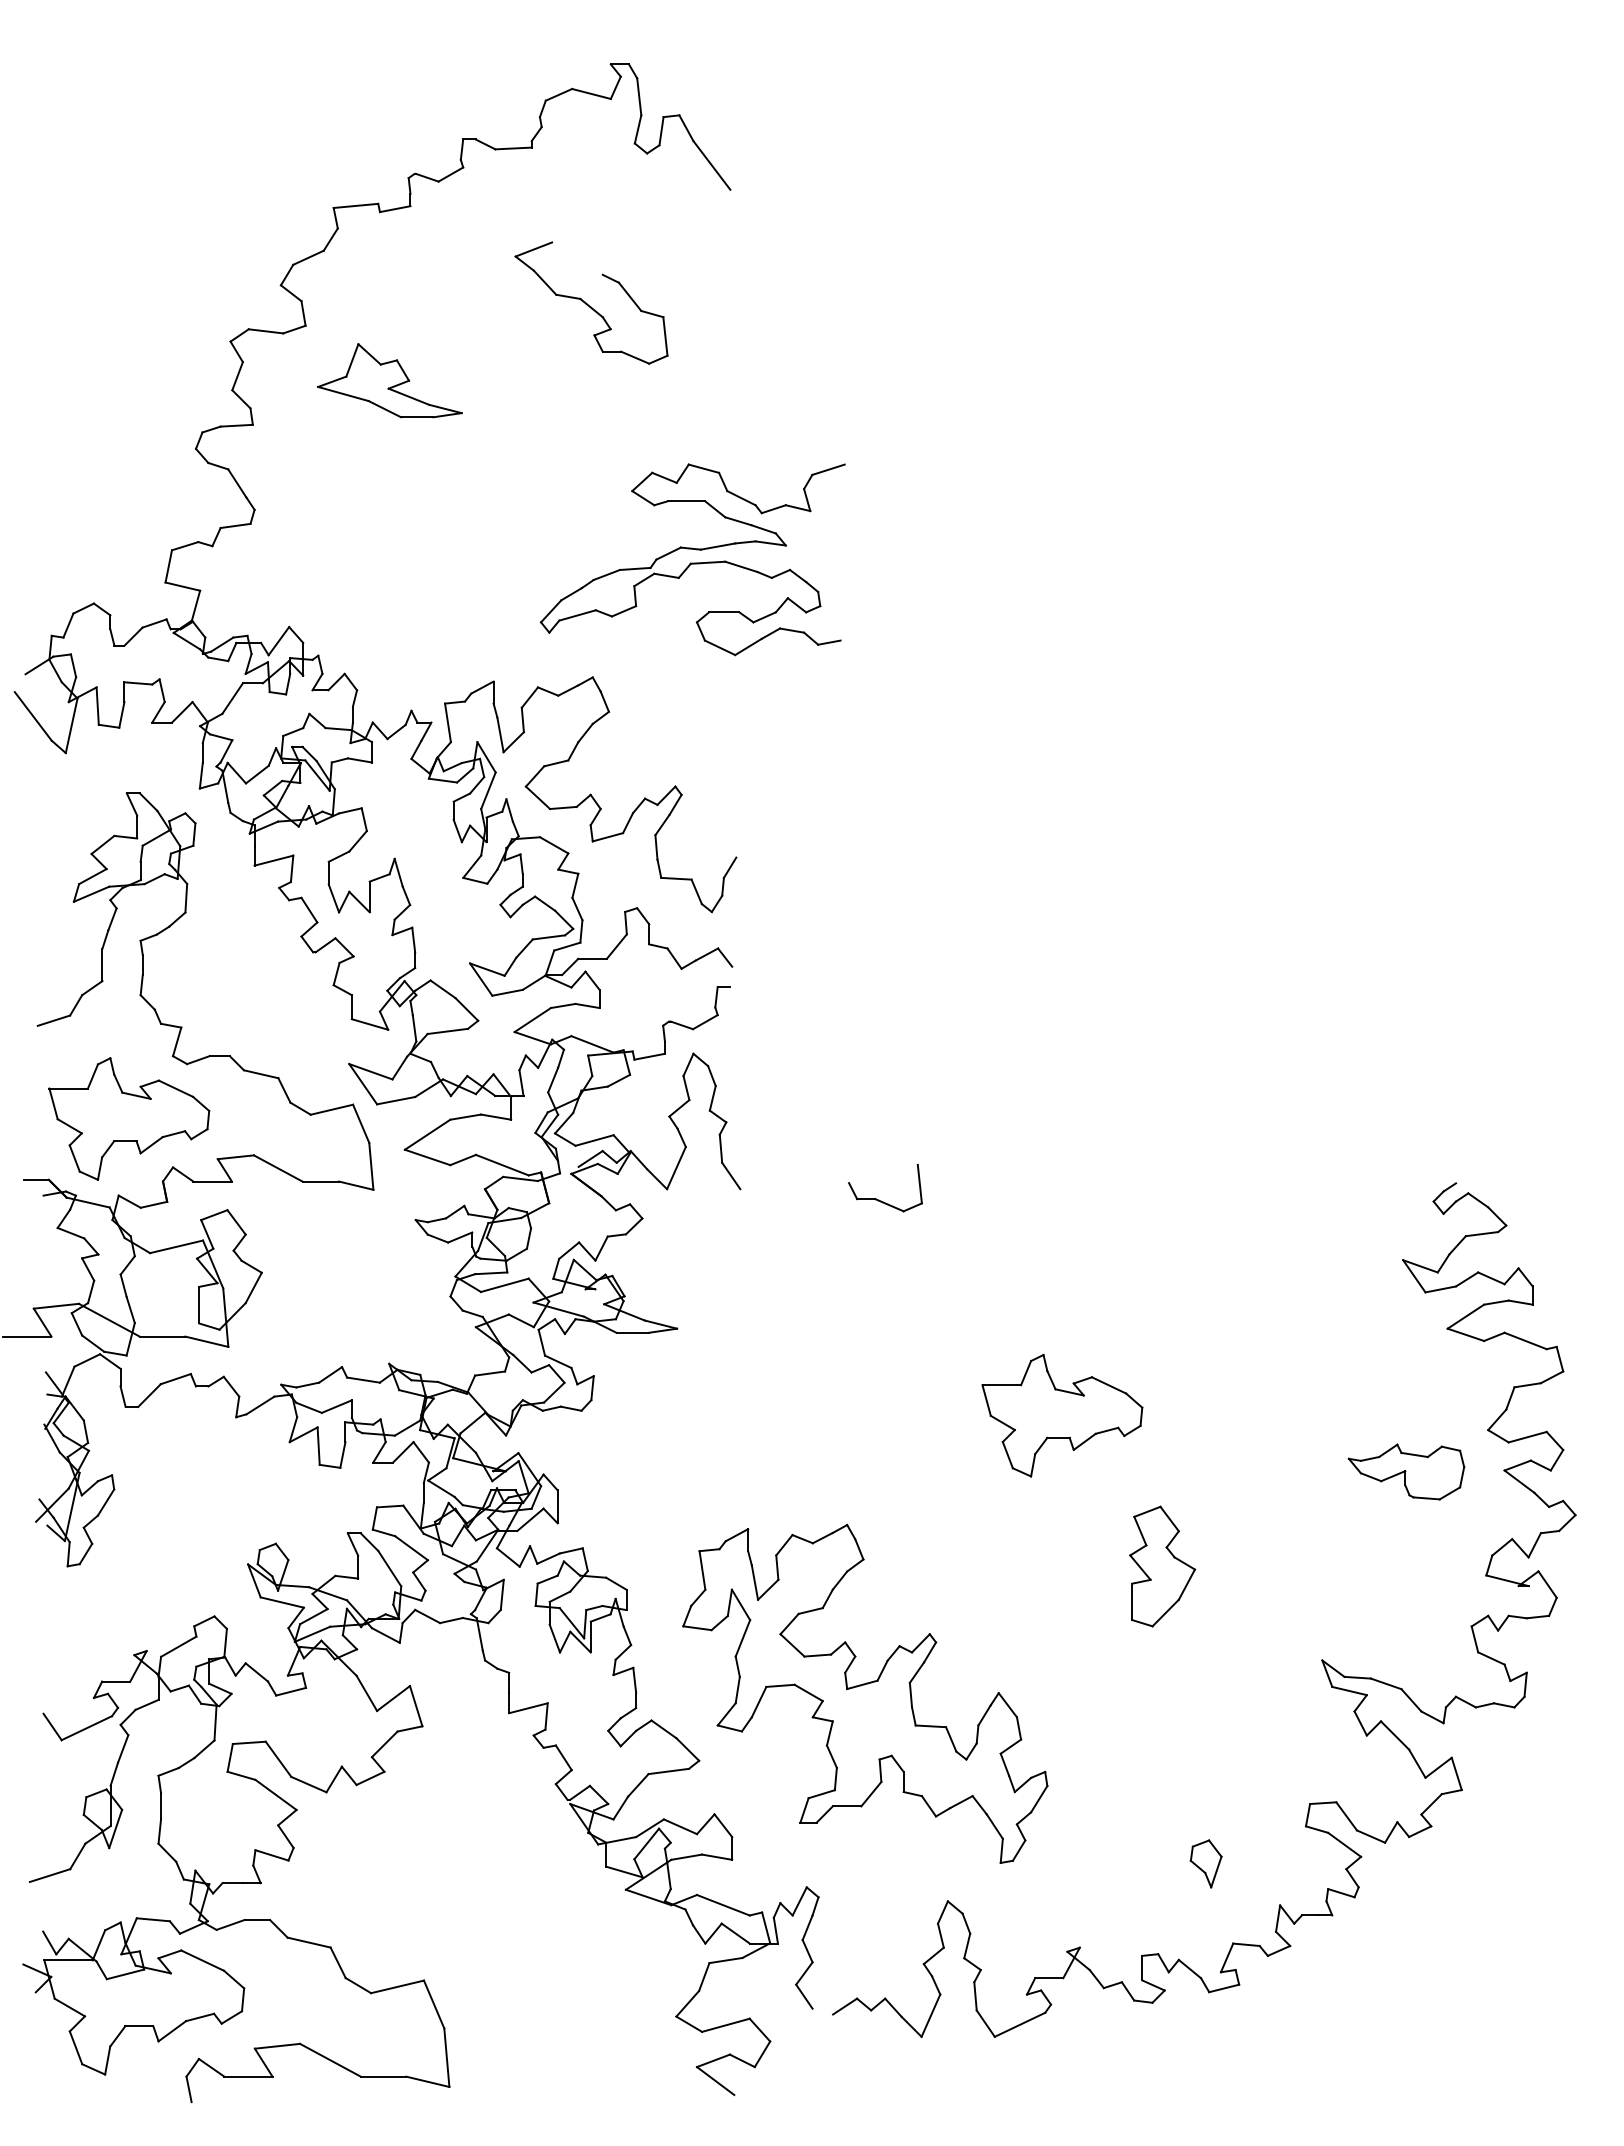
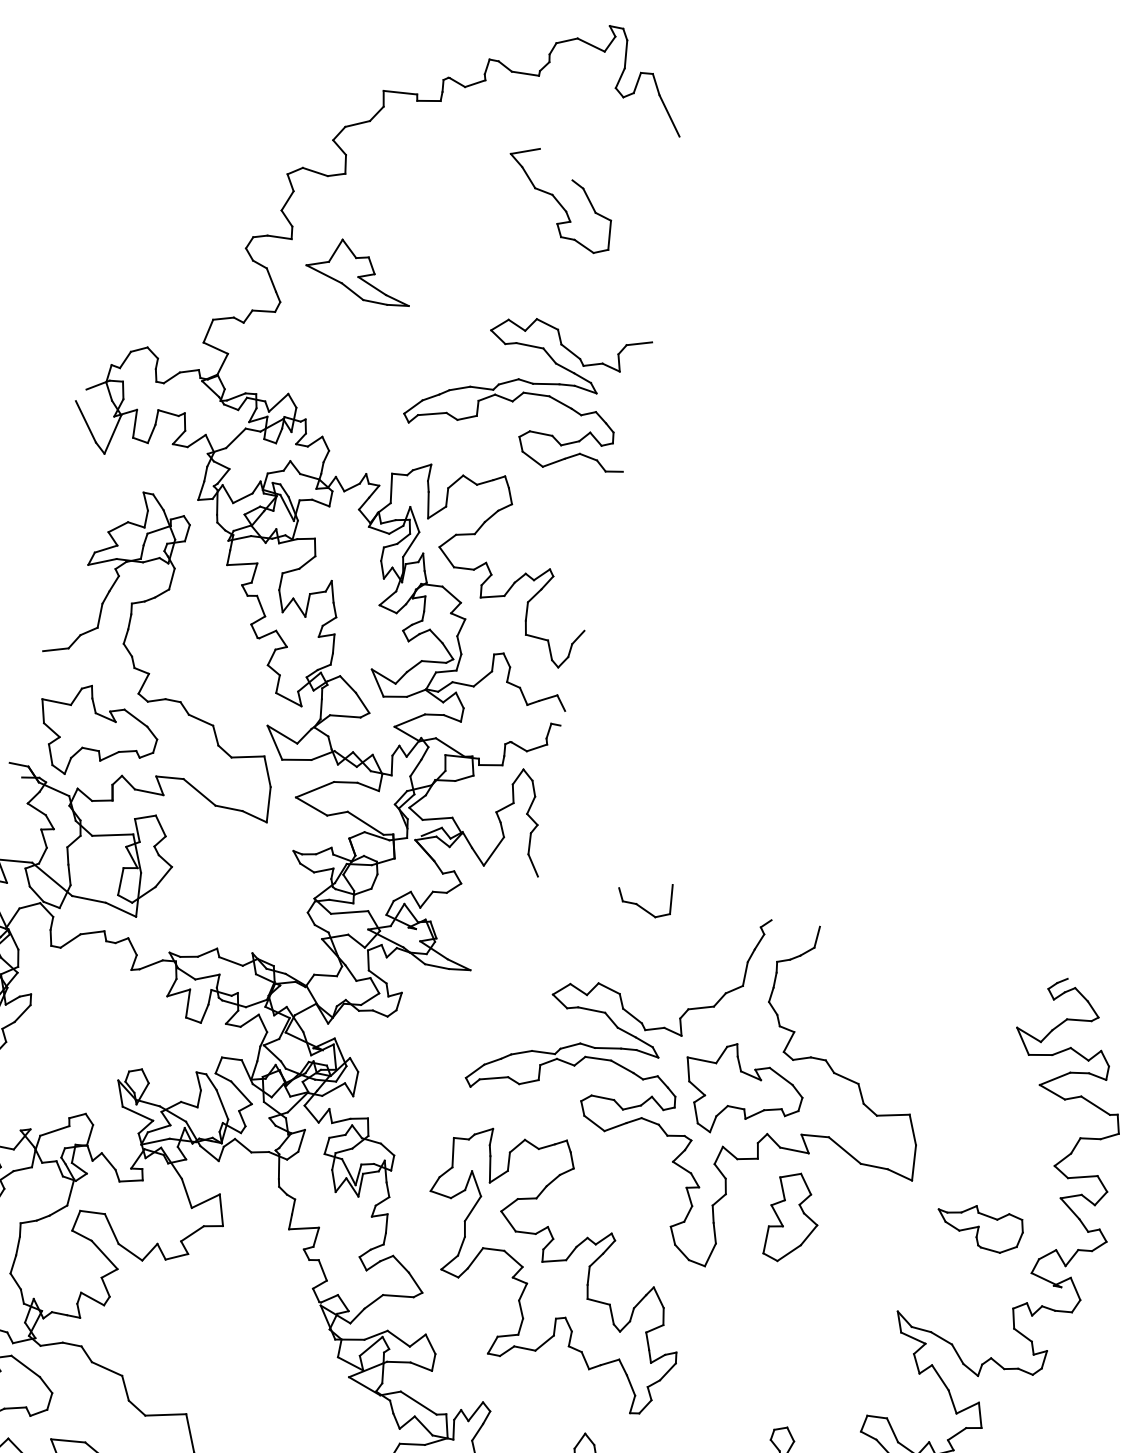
part: (389, 380) -> (360, 271), moved
part: (692, 559) -> (525, 389), moved
part: (977, 1438) -> (676, 1096), added
part: (1406, 1471) -> (979, 1227), moved

